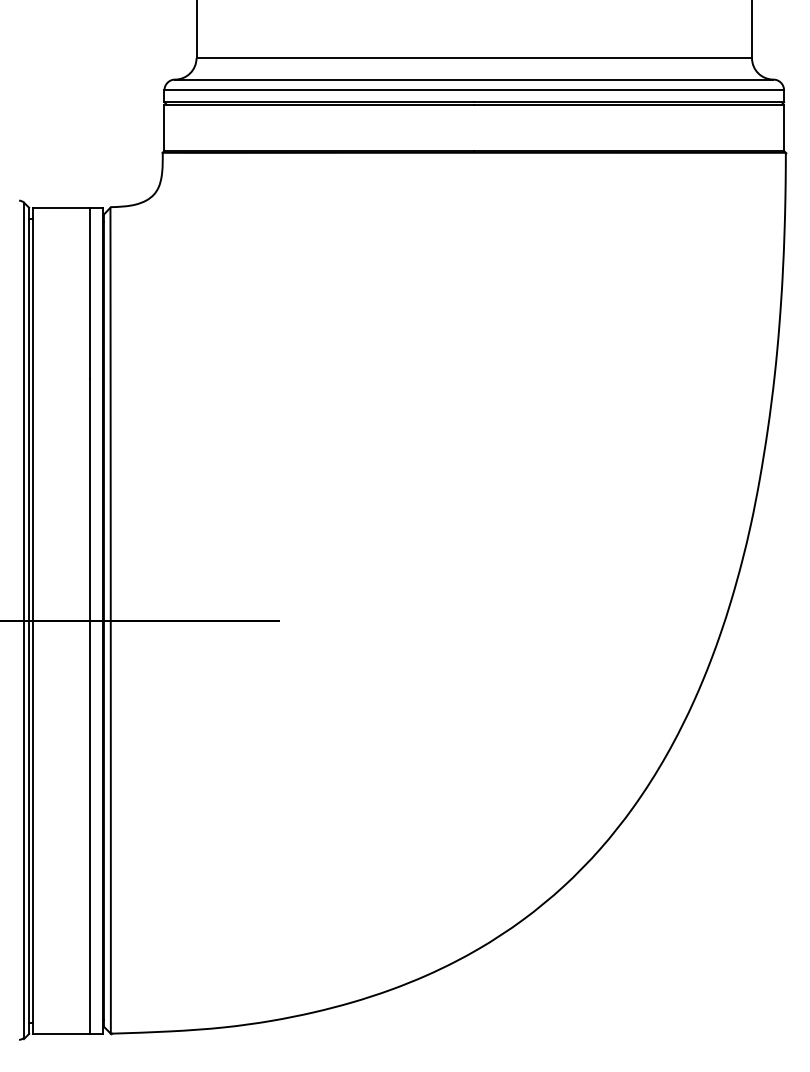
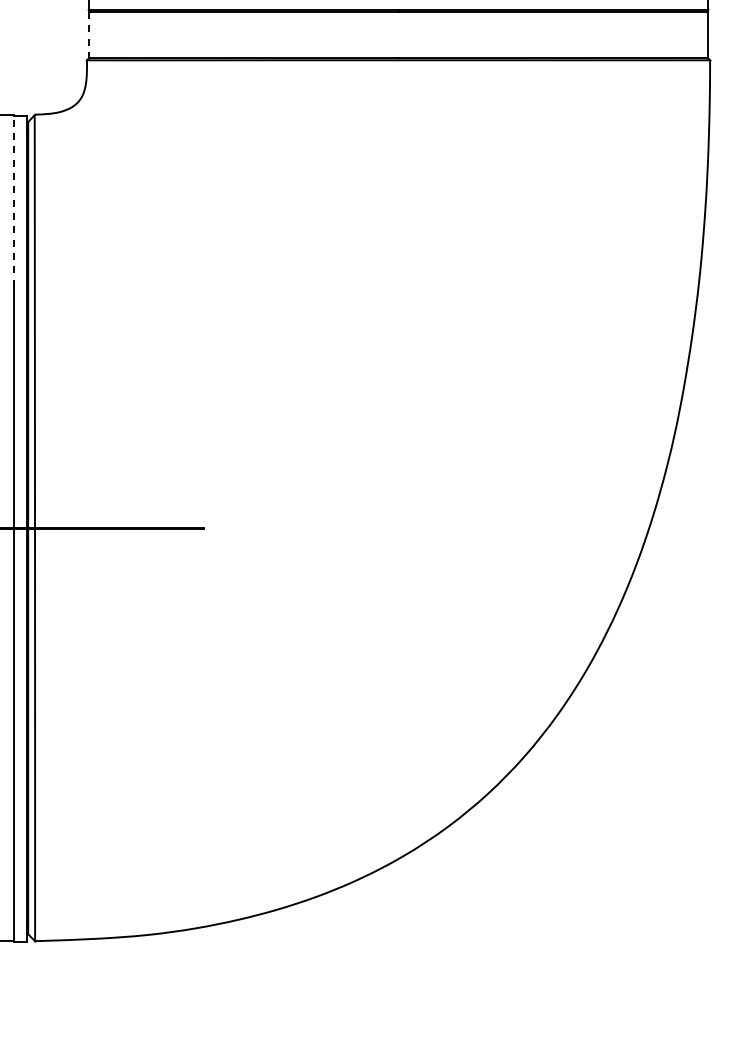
line: (164, 128) -> (88, 35), solid -> dashed
line: (89, 293) -> (13, 200), solid -> dashed

